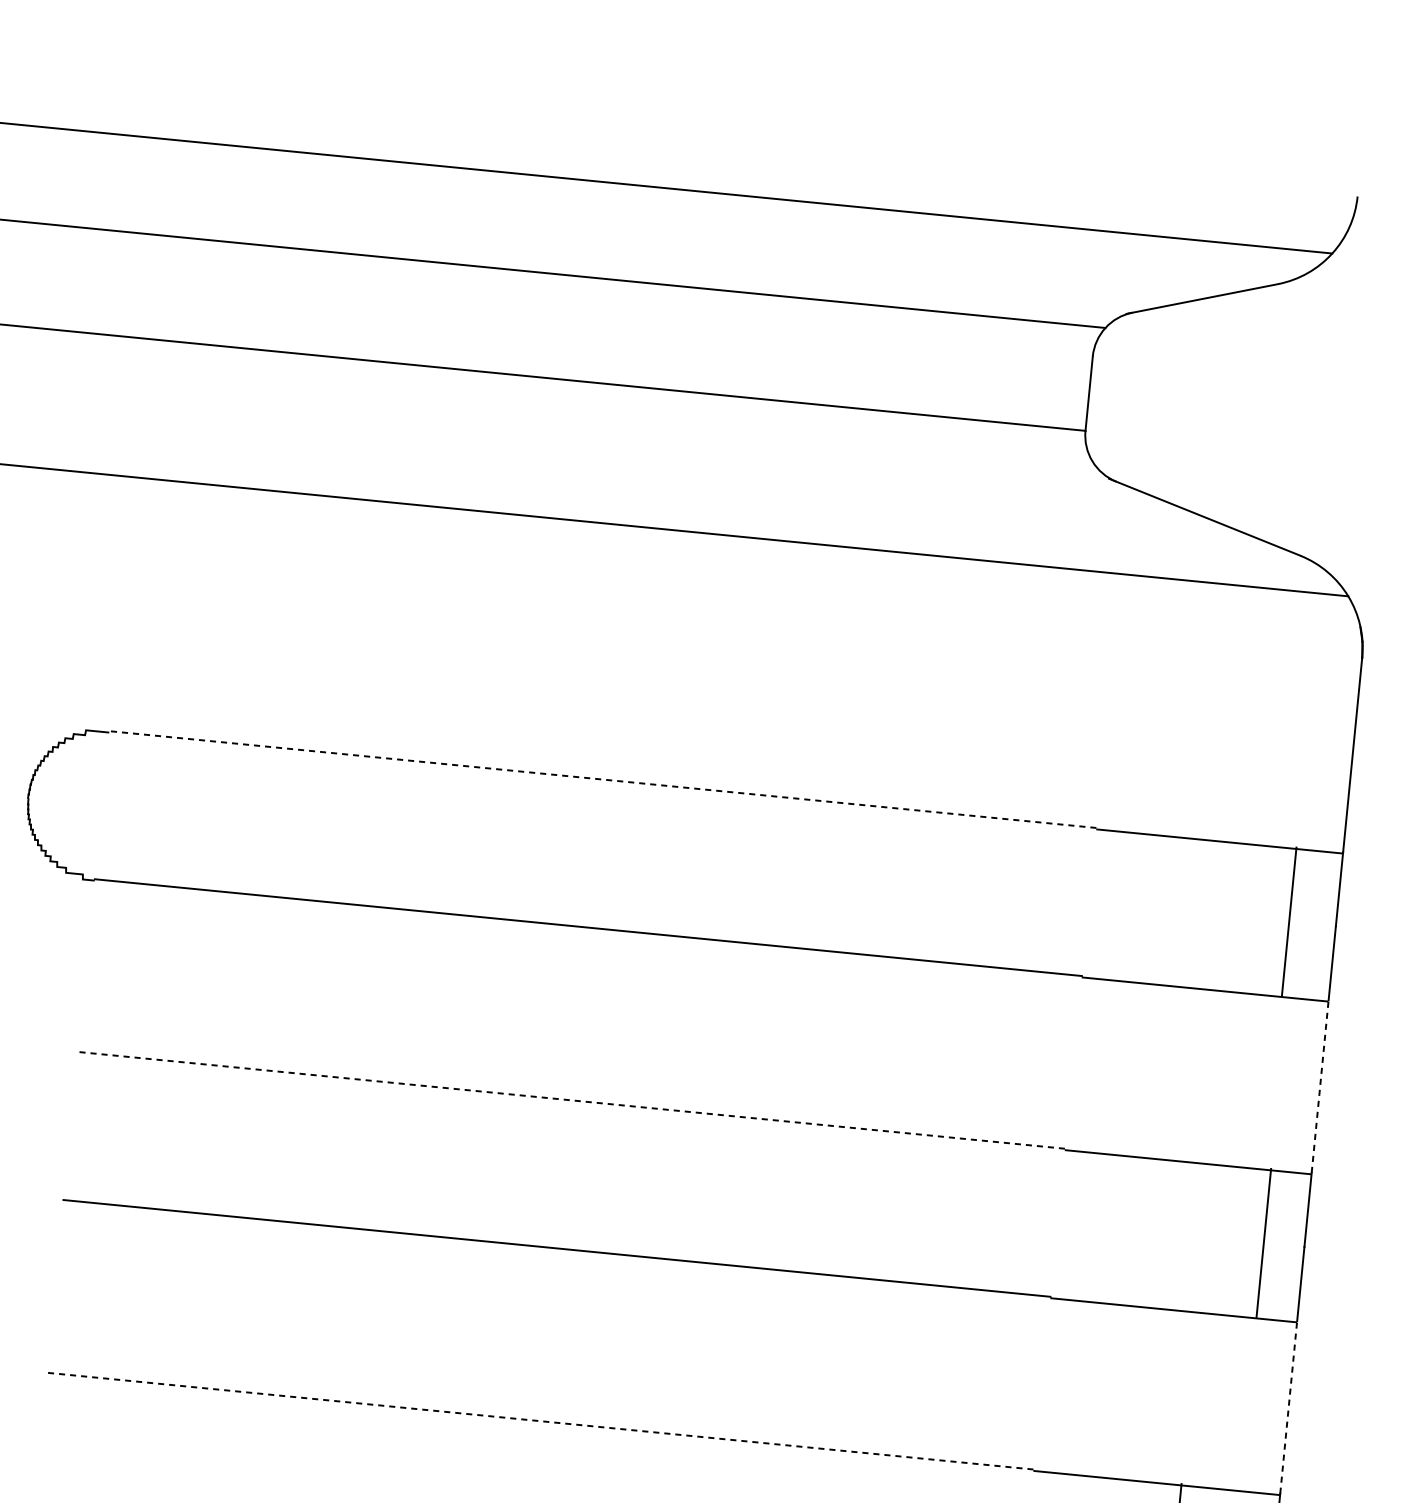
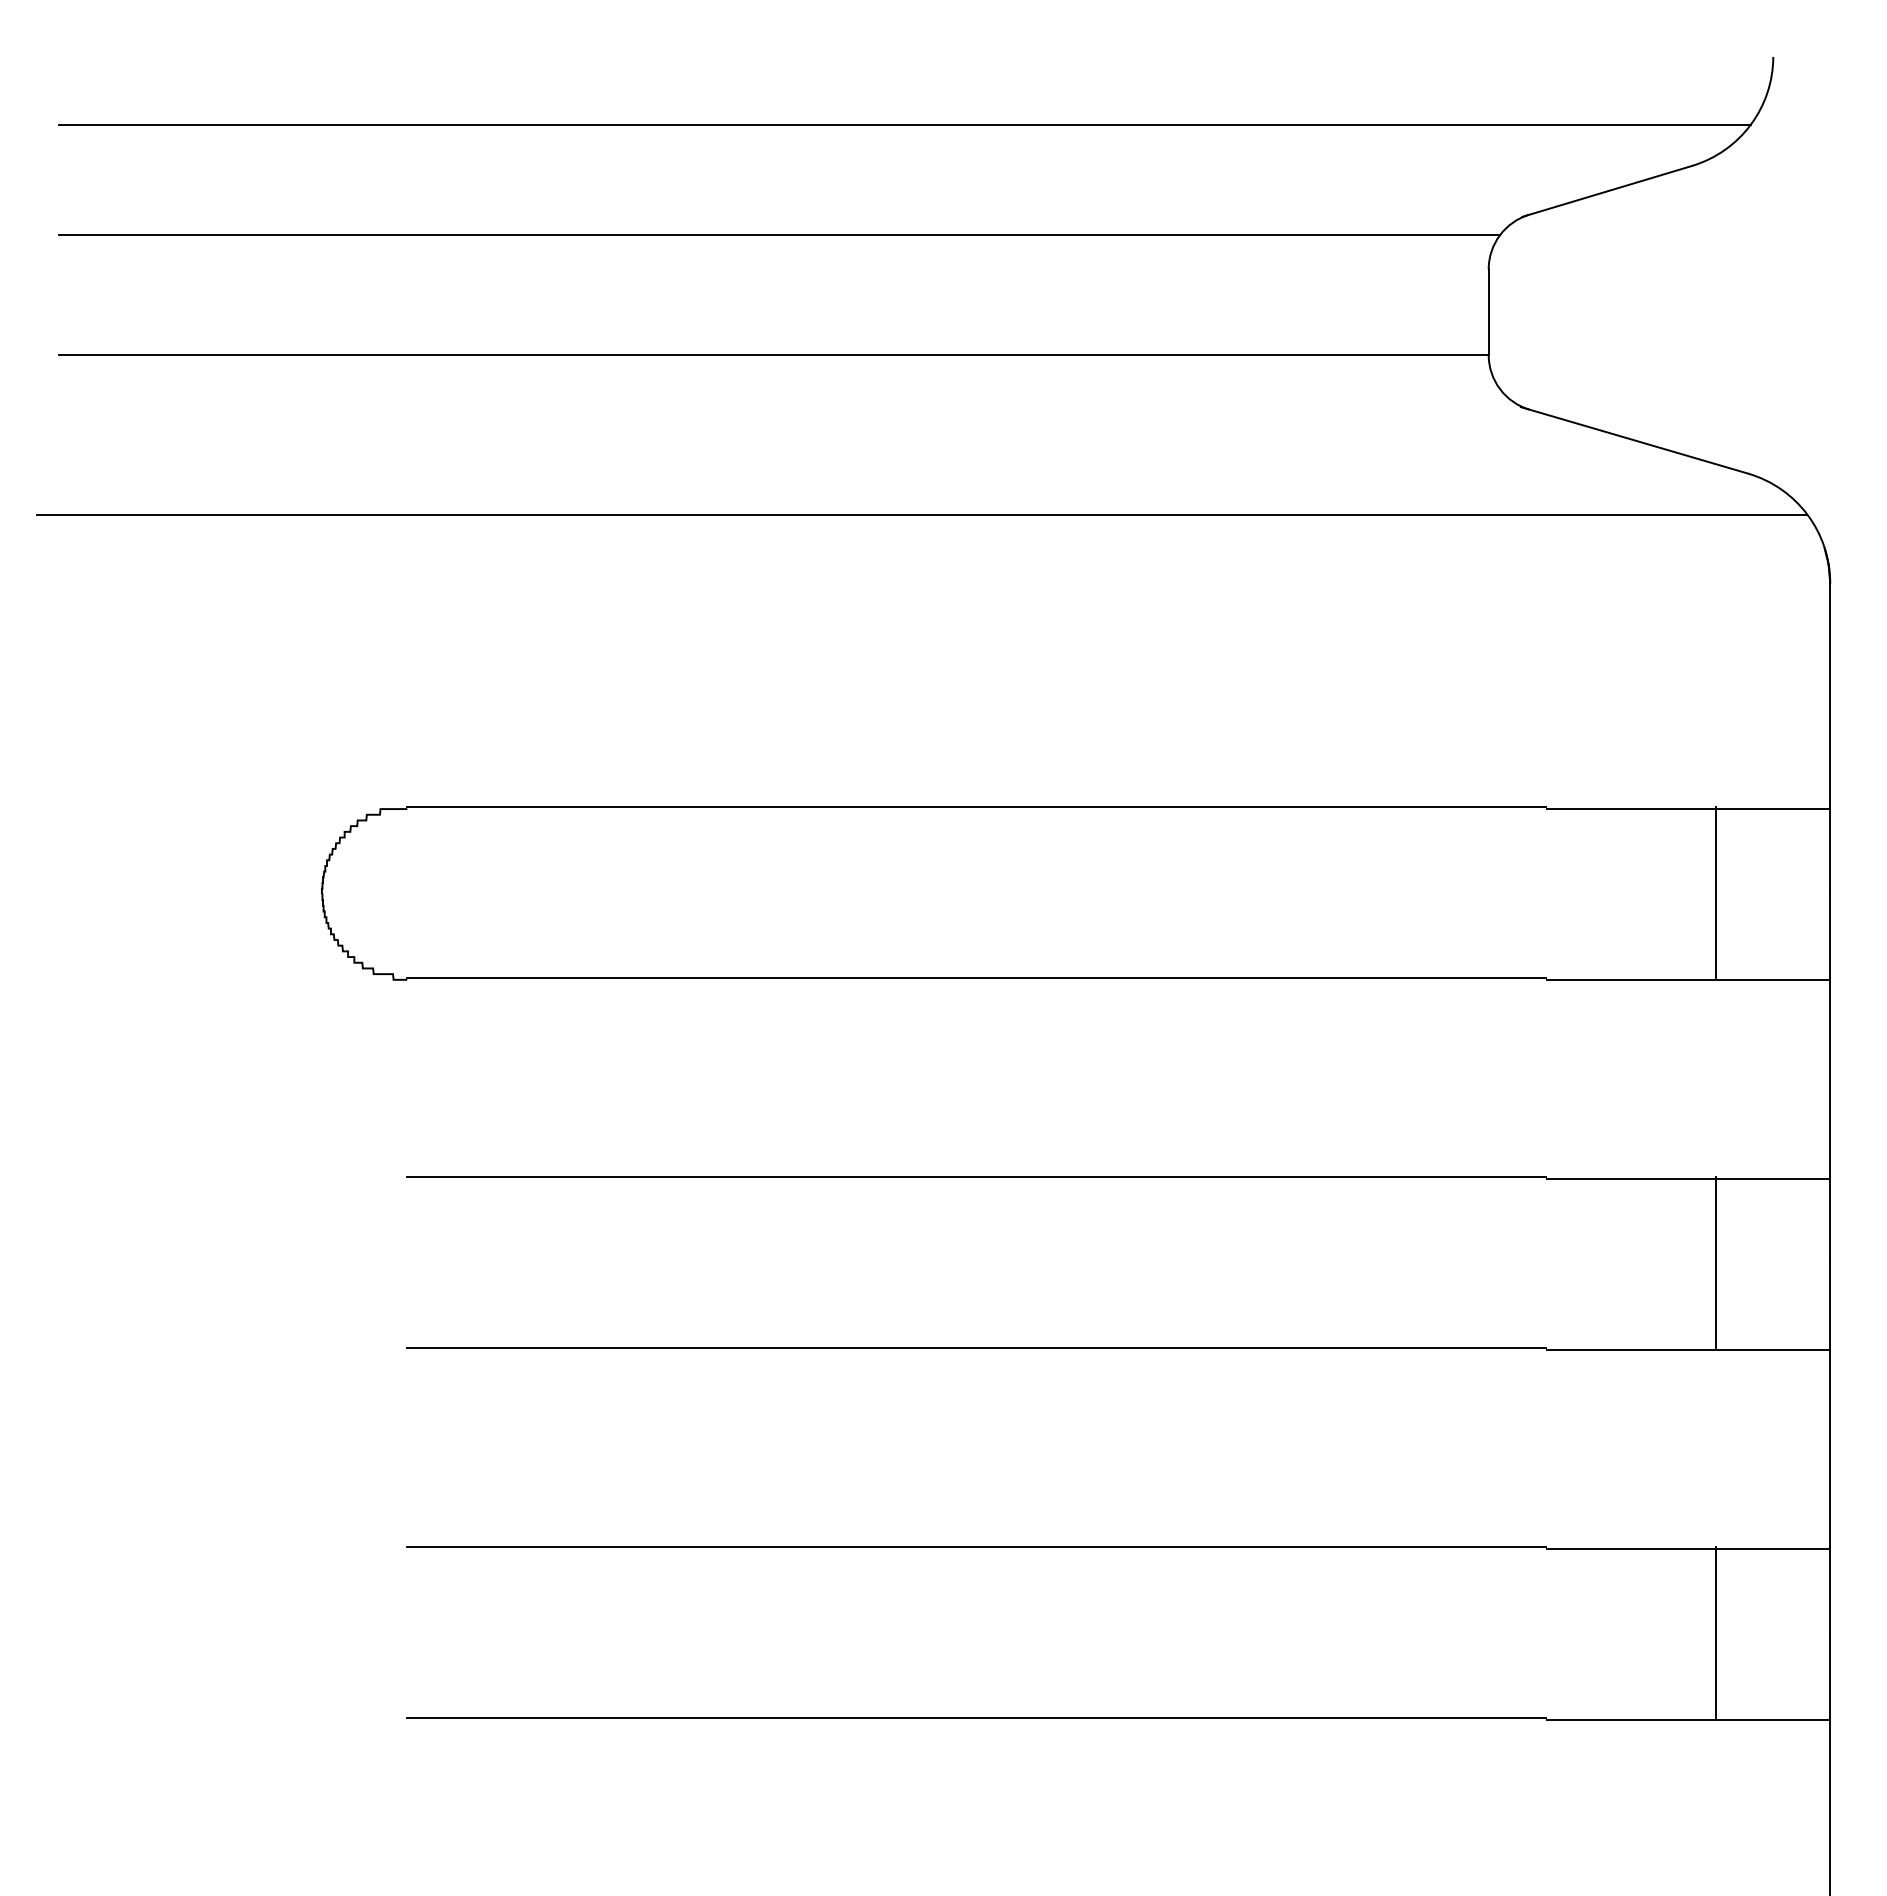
line: (602, 779) -> (975, 807), dashed -> solid
line: (1289, 921) -> (1716, 892), moved
line: (1320, 1086) -> (1830, 1077), dashed -> solid
line: (570, 1100) -> (975, 1177), dashed -> solid
line: (1263, 1242) -> (1716, 1262), moved
line: (1289, 1407) -> (1830, 1447), dashed -> solid
line: (539, 1421) -> (975, 1547), dashed -> solid

